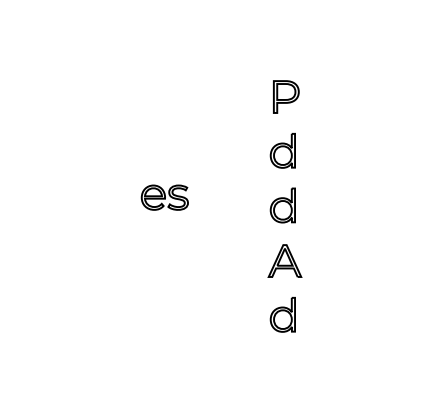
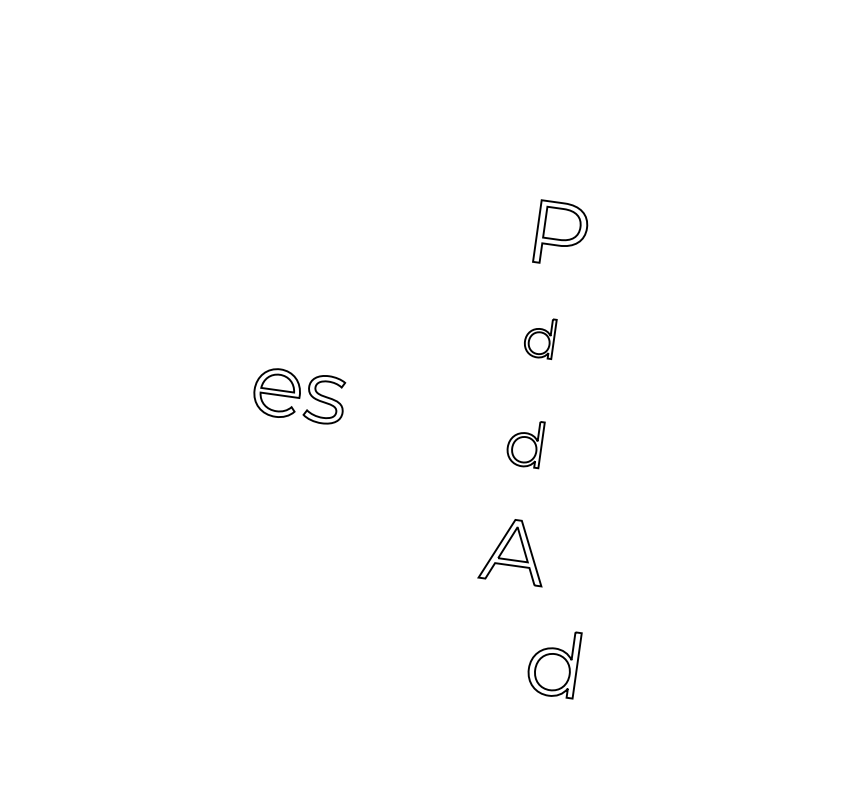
part: (282, 150) -> (539, 336), size x0.6
part: (282, 205) -> (524, 443), size x0.7
part: (282, 314) -> (552, 662), moved

